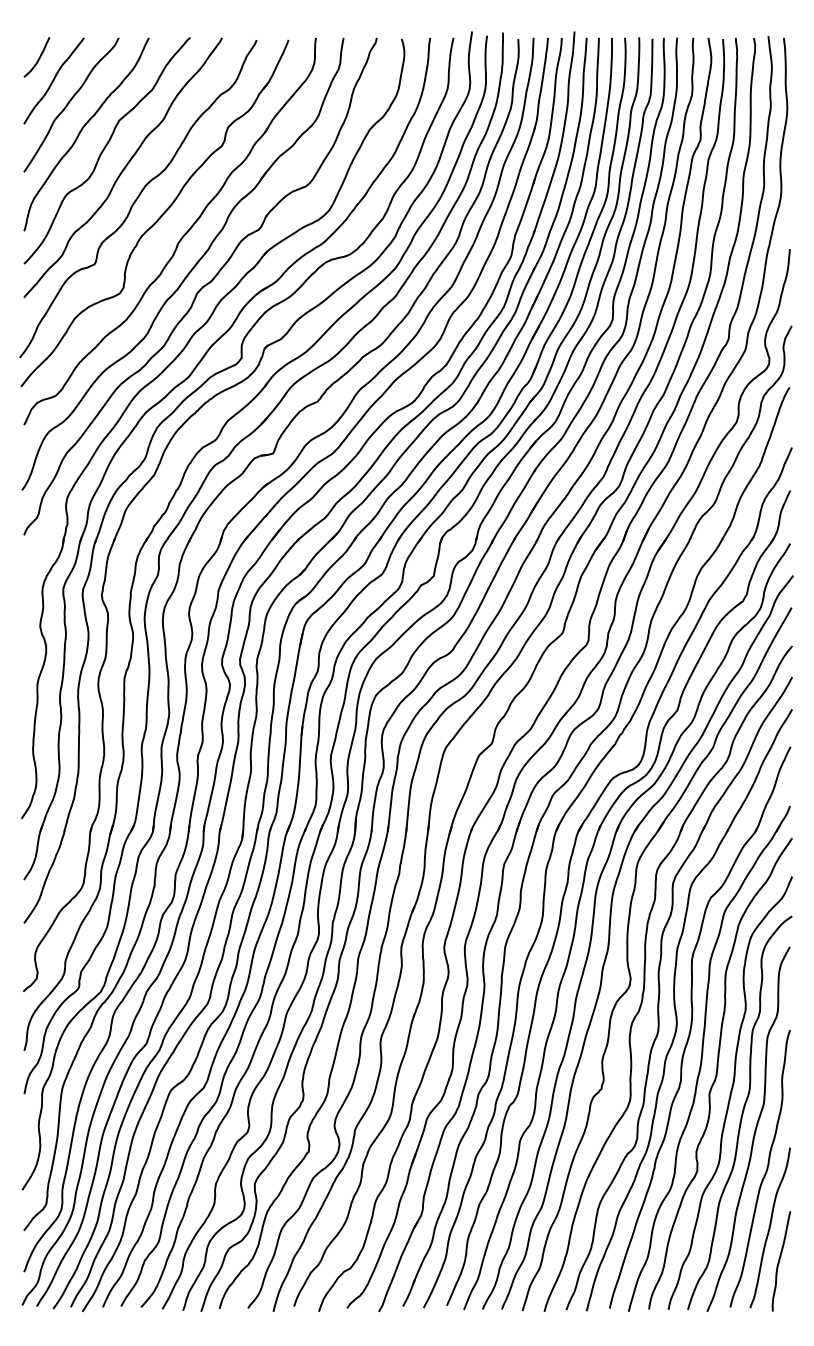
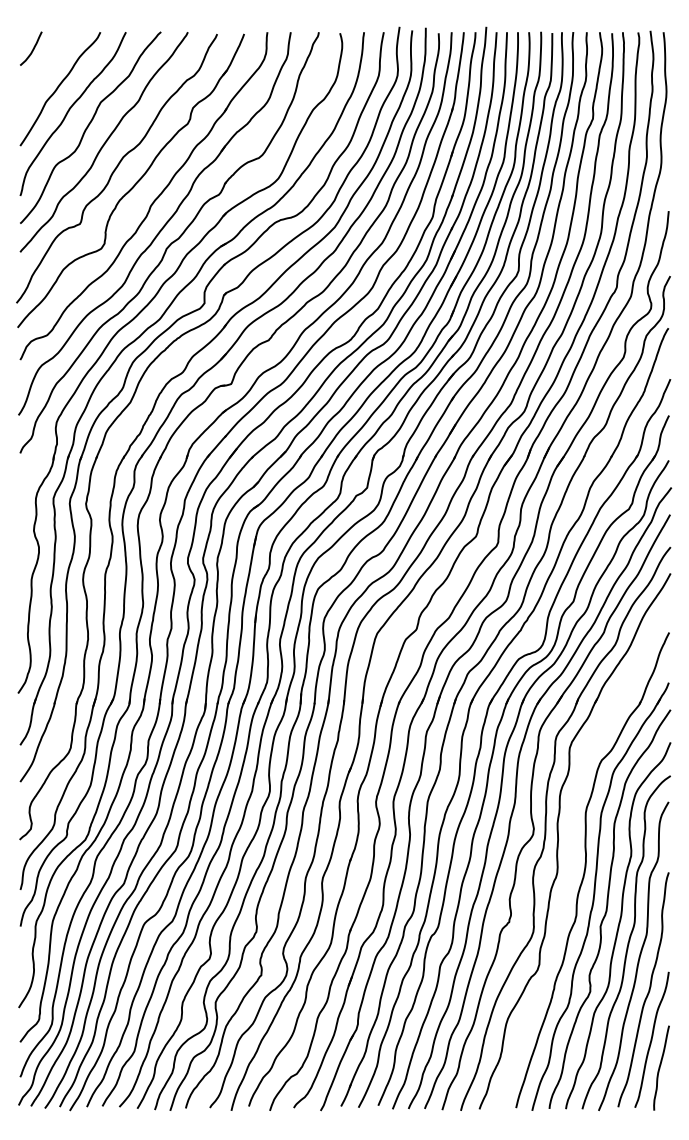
curve: (53, 80) -> (45, 68), removed
part: (676, 1010) -> (572, 855), removed

